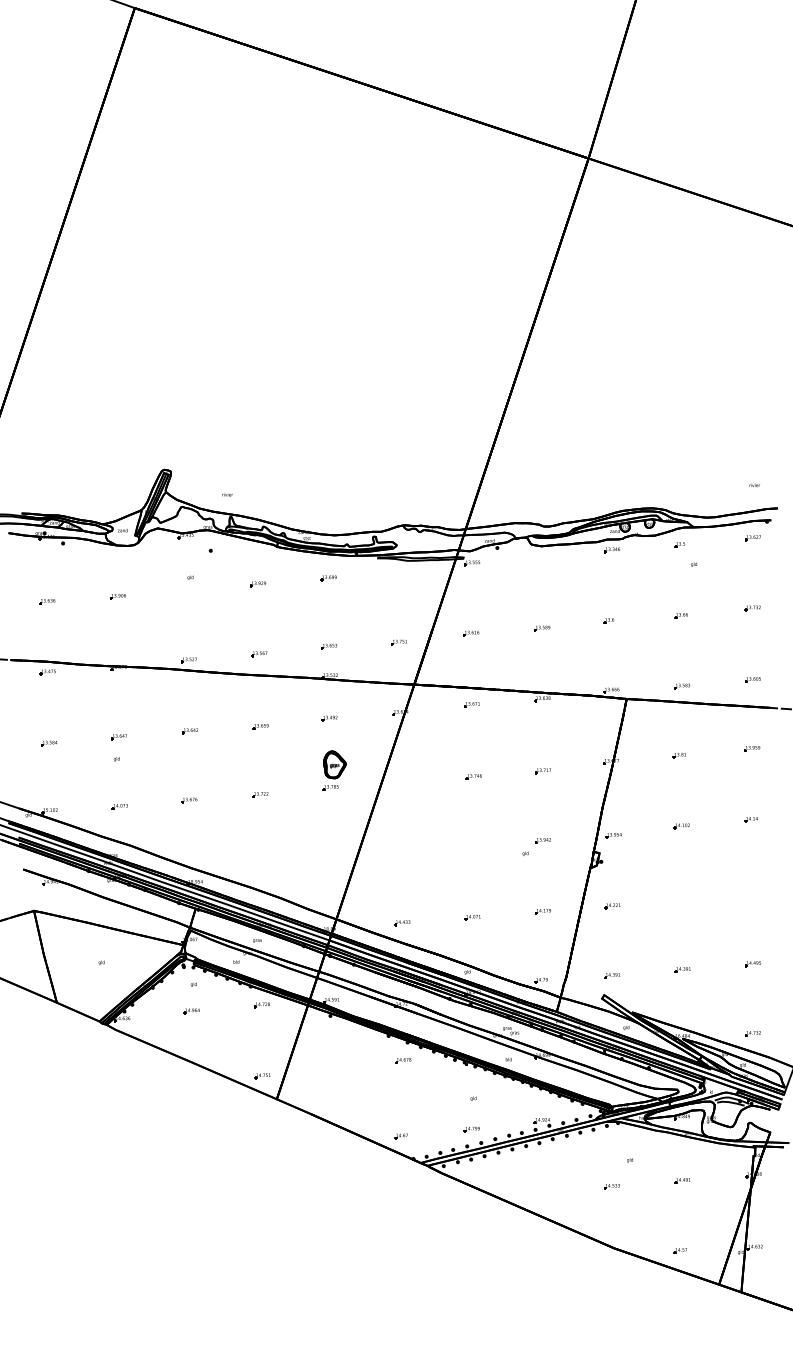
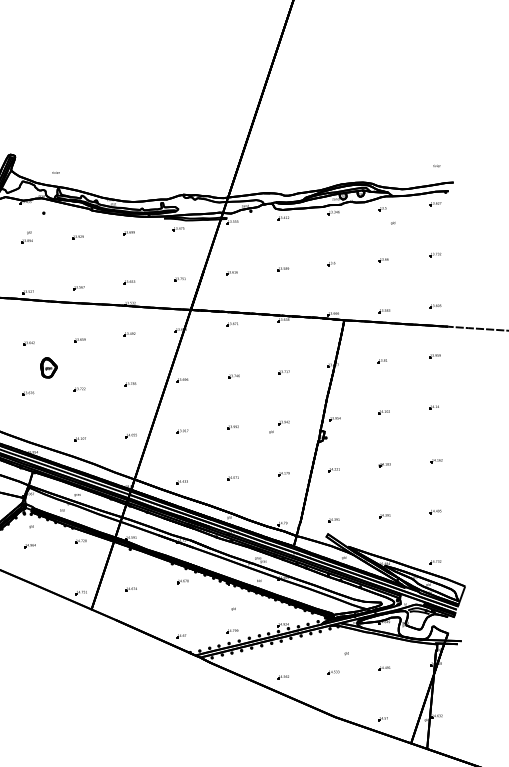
part: (542, 558) -> (283, 218), added
part: (397, 572) -> (178, 228), added
part: (187, 589) -> (27, 241), added
part: (334, 764) -> (48, 367), moved
part: (402, 782) -> (182, 380), added
part: (472, 847) -> (232, 427), added
part: (402, 853) -> (182, 431), added
part: (331, 858) -> (131, 435), added
part: (261, 863) -> (80, 439), added
part: (754, 893) -> (436, 460), added
part: (682, 899) -> (384, 465), added
part: (331, 1071) -> (131, 589), added
part: (542, 1193) -> (283, 677), added

